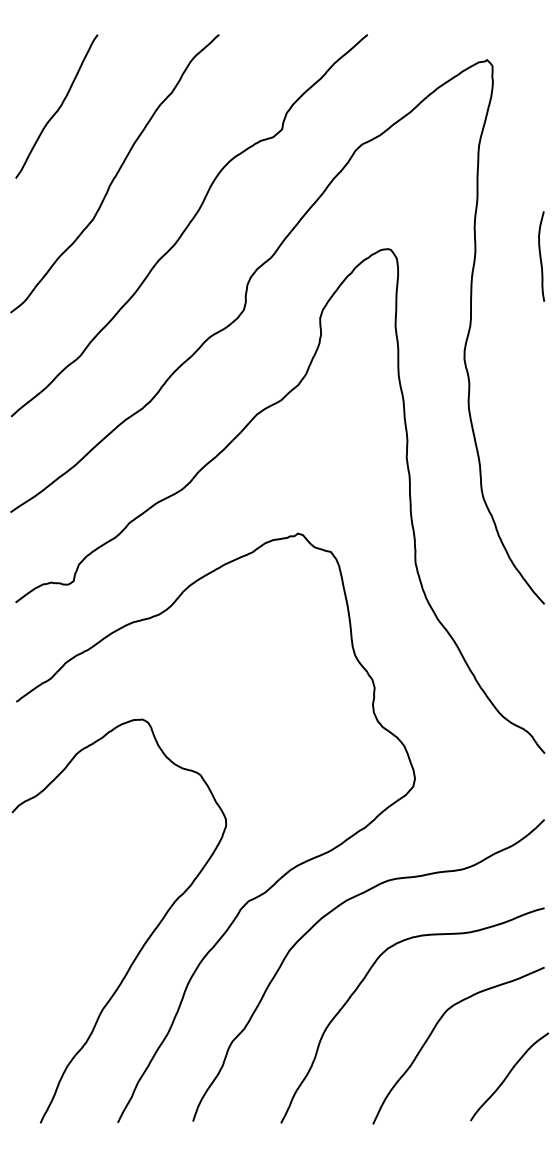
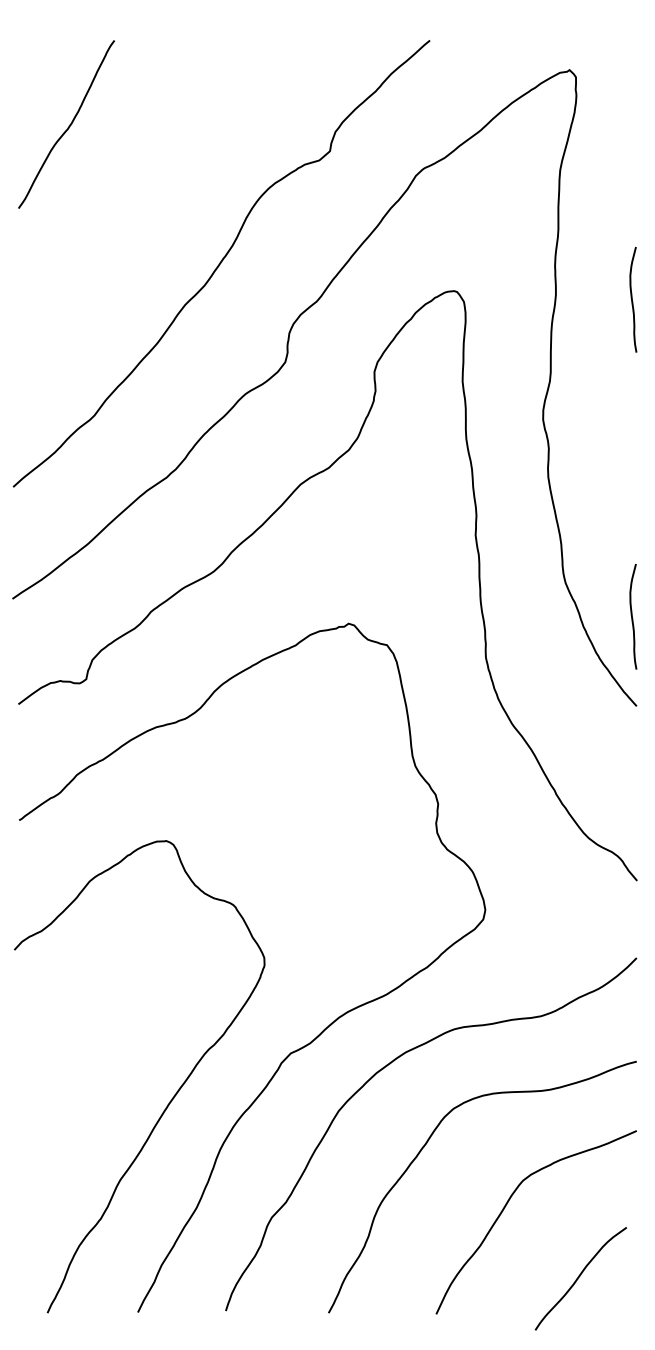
curve: (115, 174) -> (135, 203), removed
curve: (540, 527) -> (632, 616), added
curve: (508, 1075) -> (579, 1277), moved

